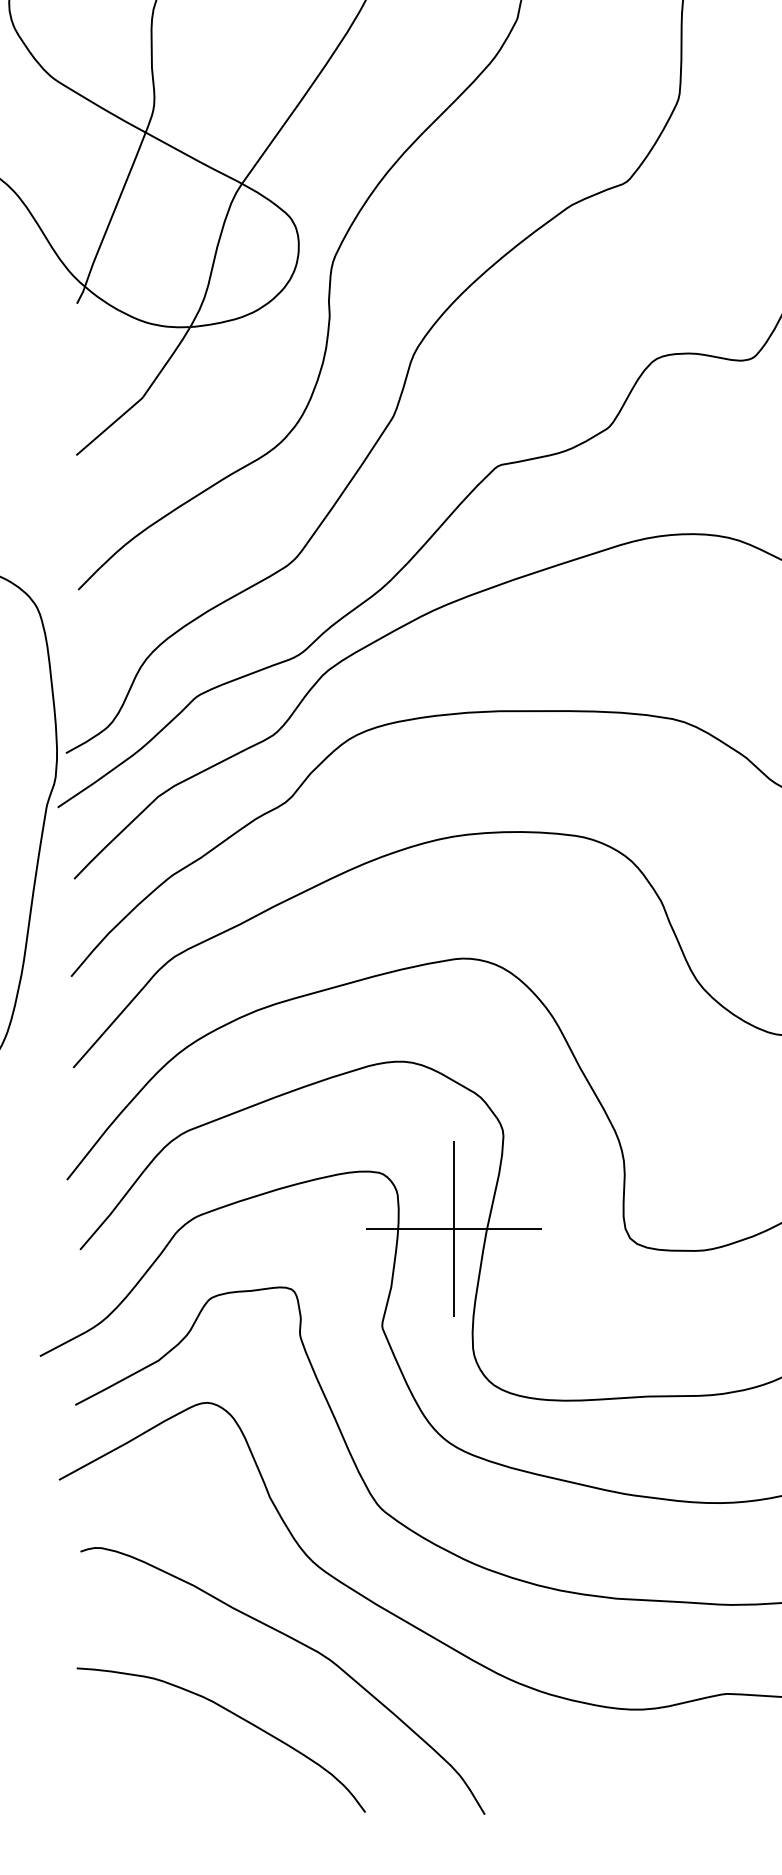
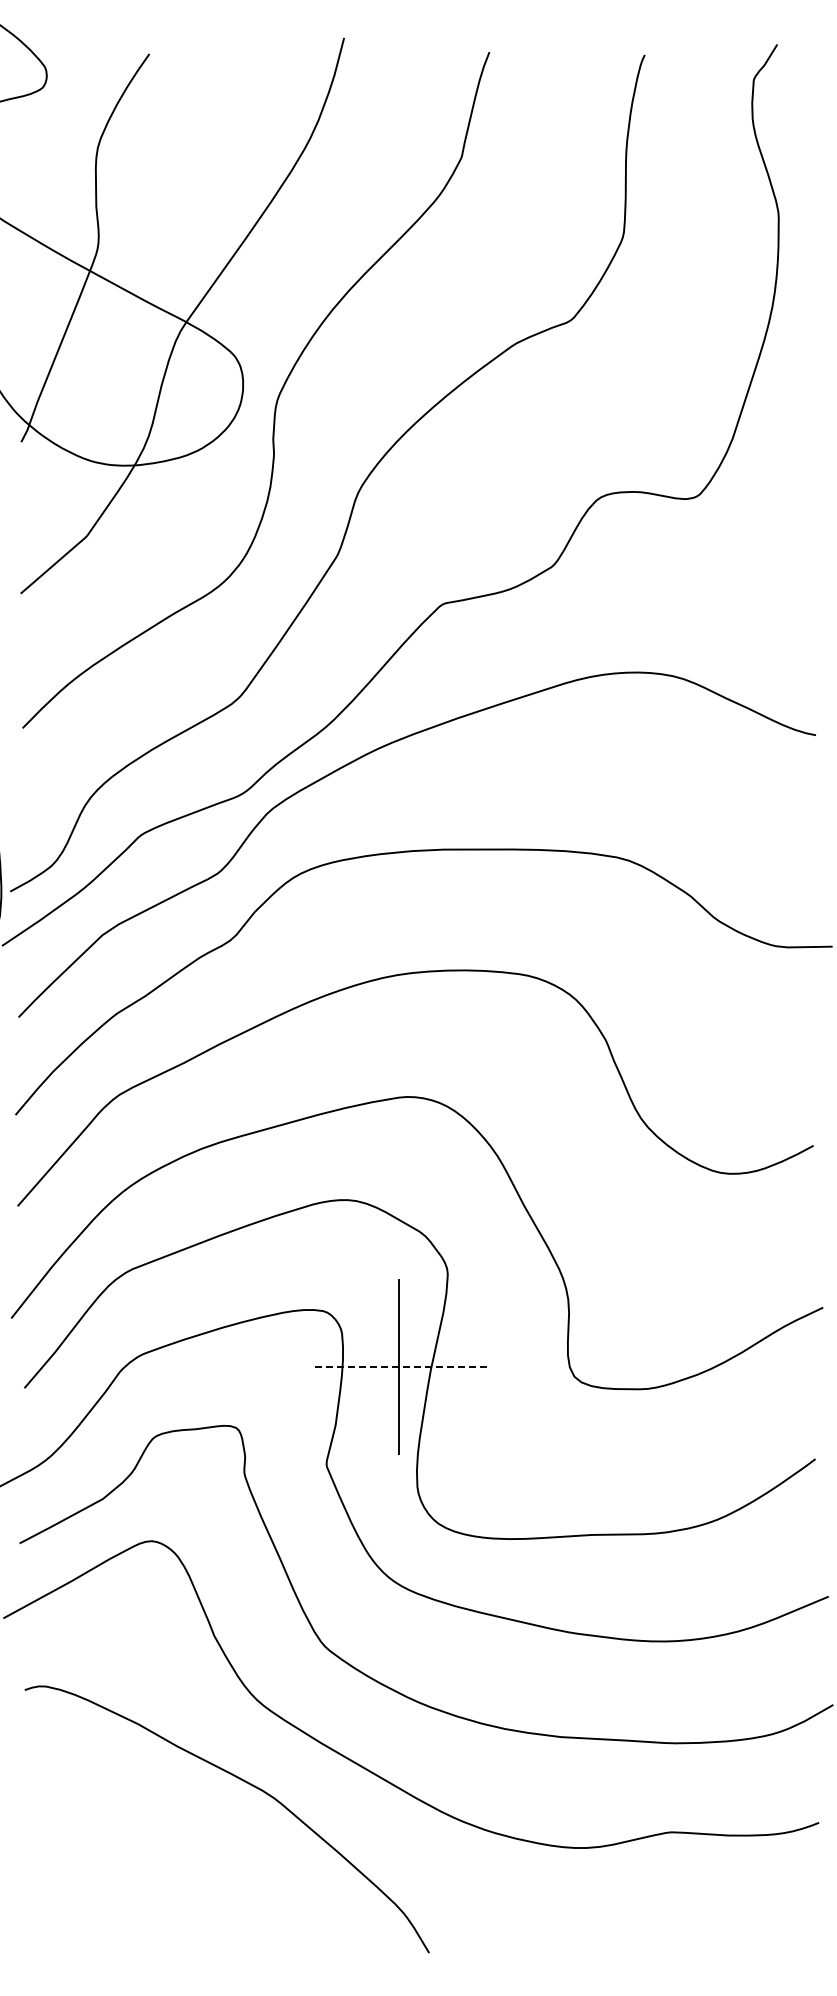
line: (454, 1229) -> (398, 1367), solid -> dashed
curve: (234, 1715) -> (178, 1853), removed

